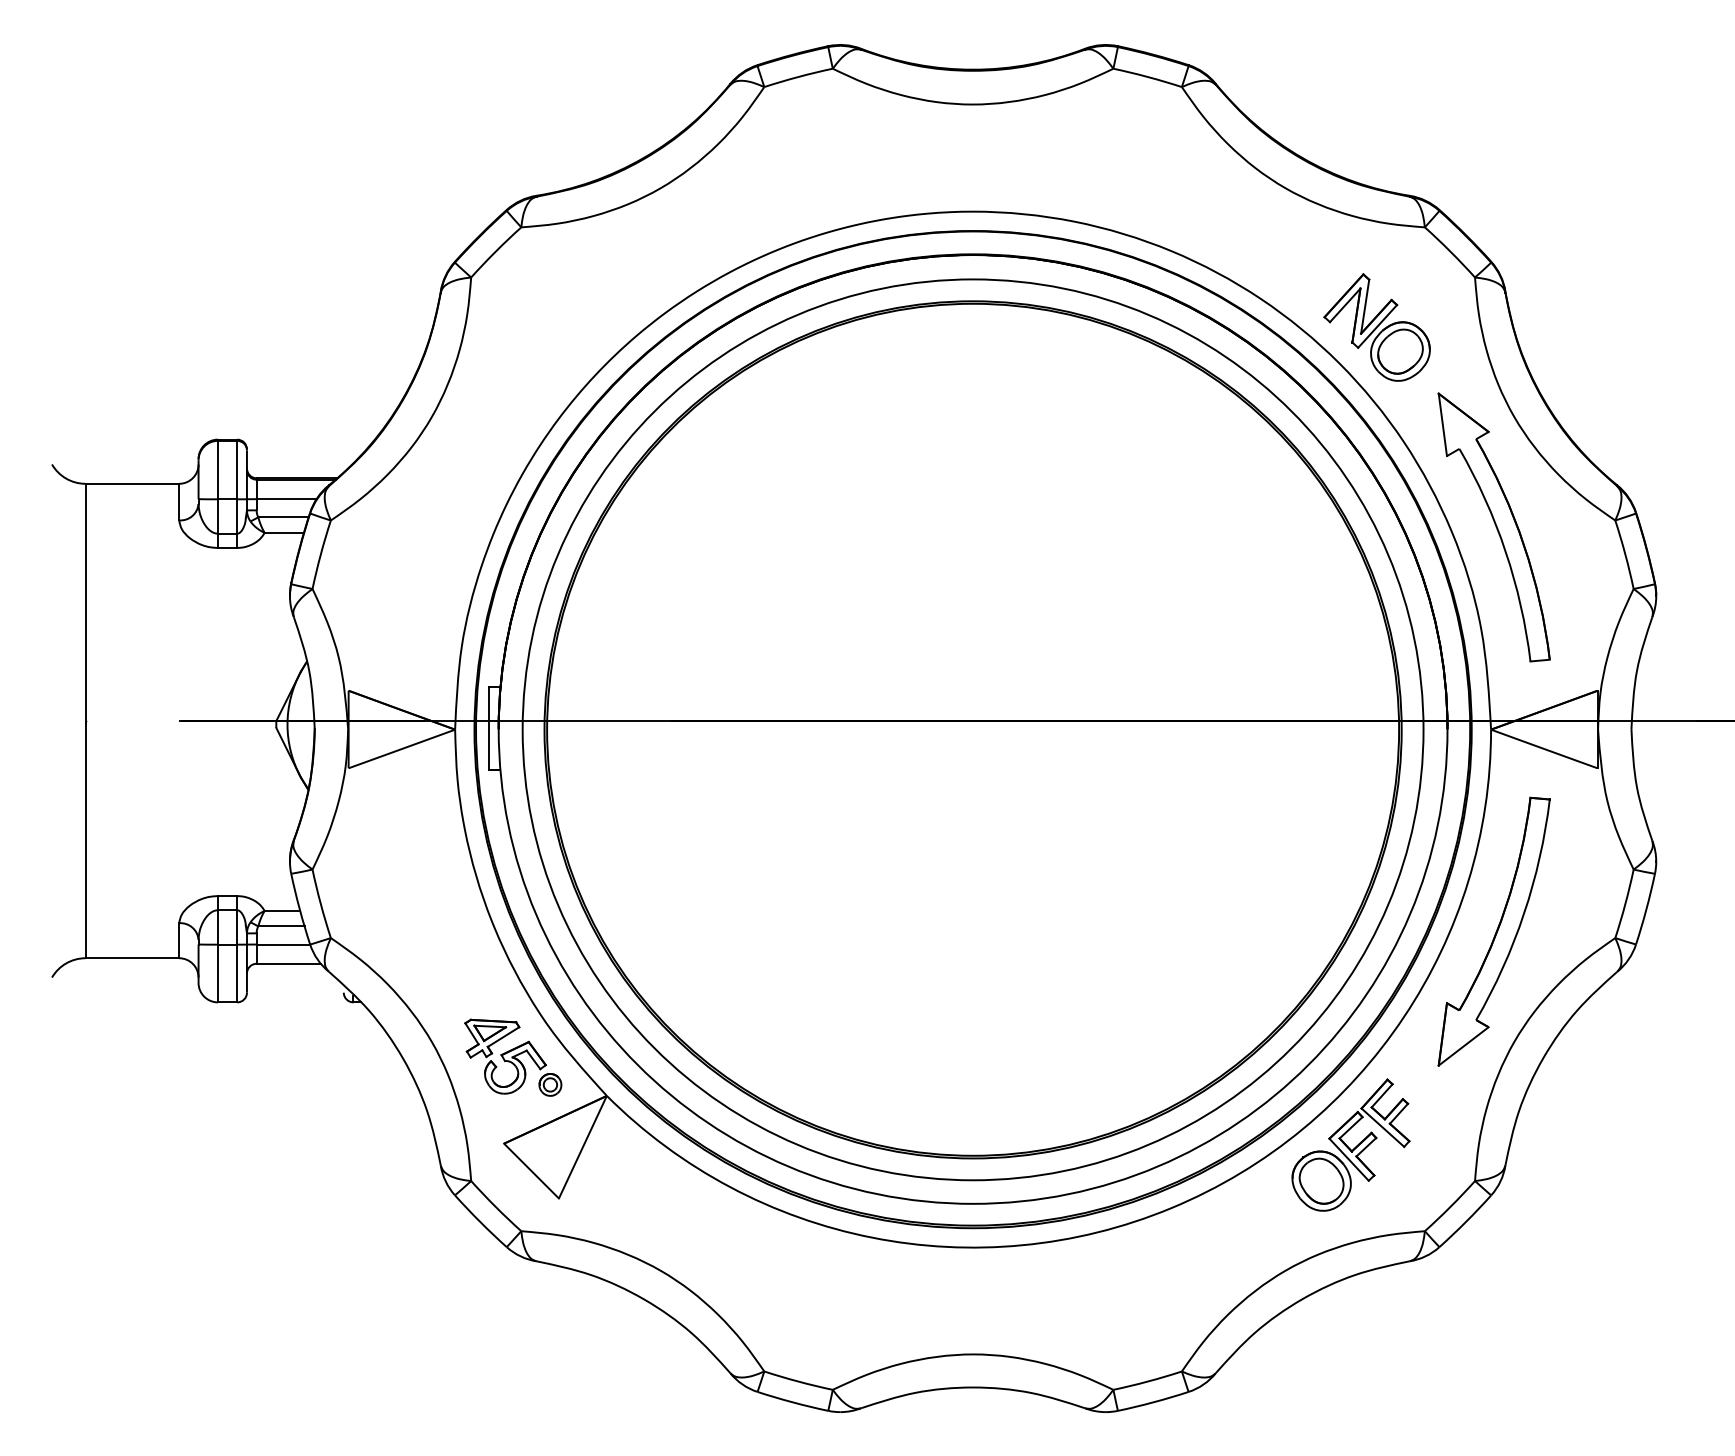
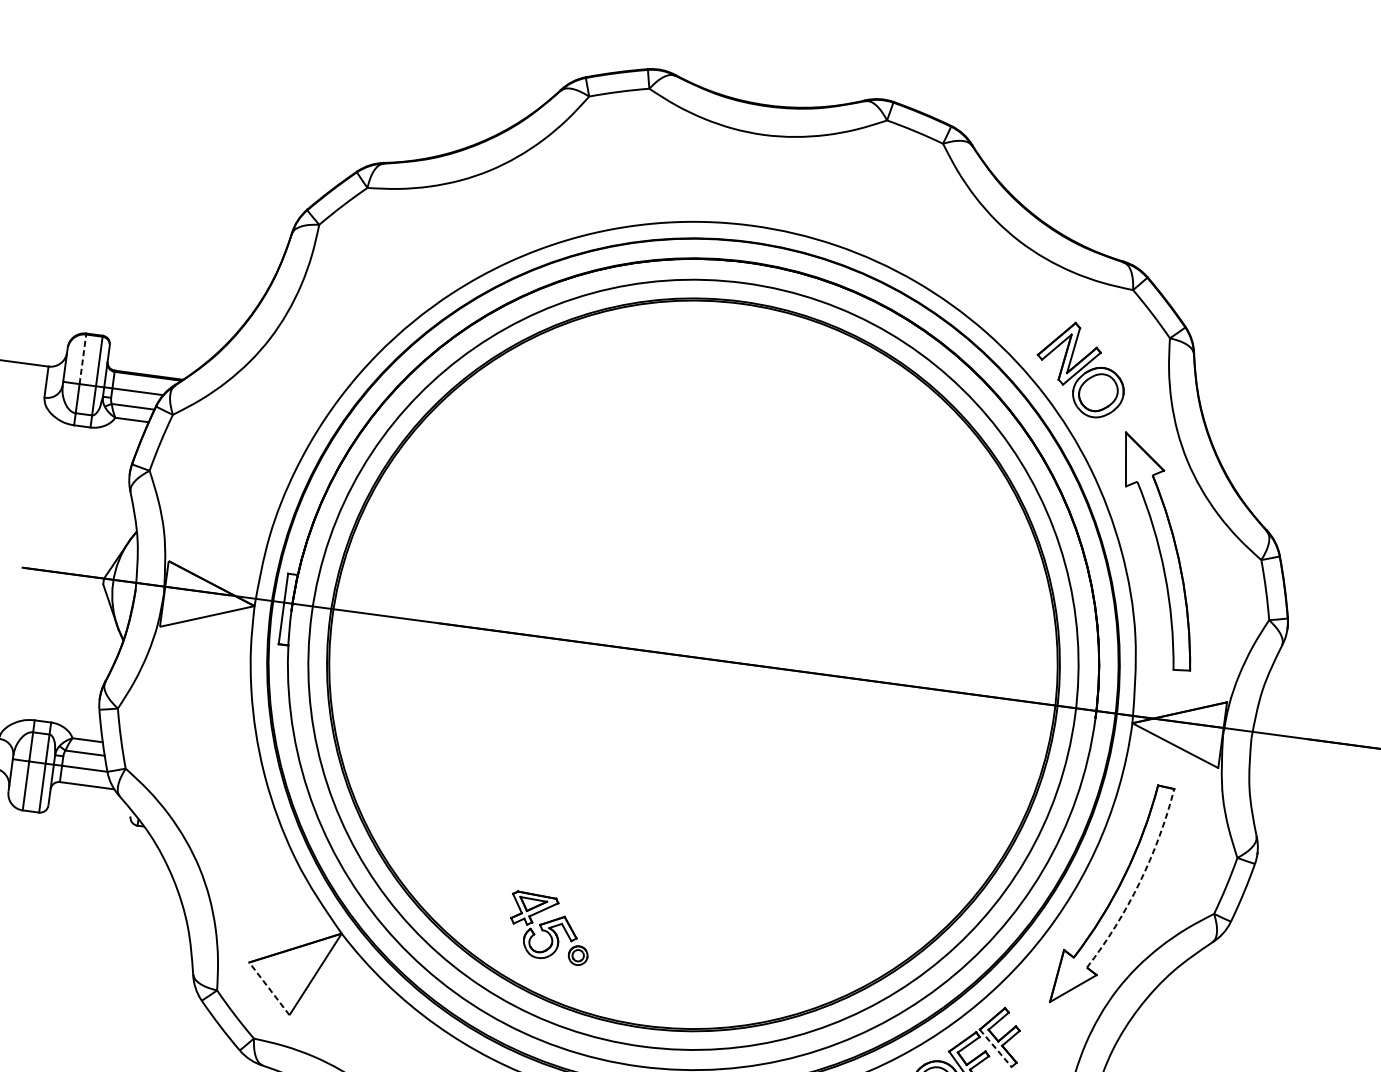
line: (217, 469) -> (82, 358), solid -> dashed
arc: (1524, 913) -> (1139, 882), solid -> dashed
part: (513, 1057) -> (549, 928), moved
line: (1382, 1127) -> (995, 1048), solid -> dashed
line: (531, 1171) -> (269, 989), solid -> dashed

